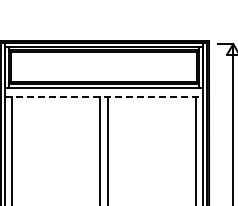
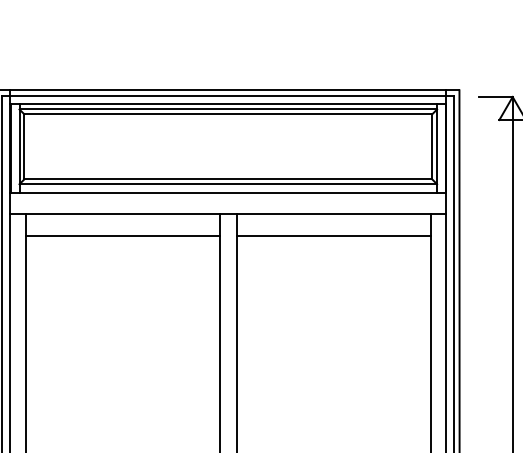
line: (104, 97) -> (229, 214), dashed -> solid
line: (55, 107) -> (121, 236), added
line: (151, 107) -> (332, 236), added

